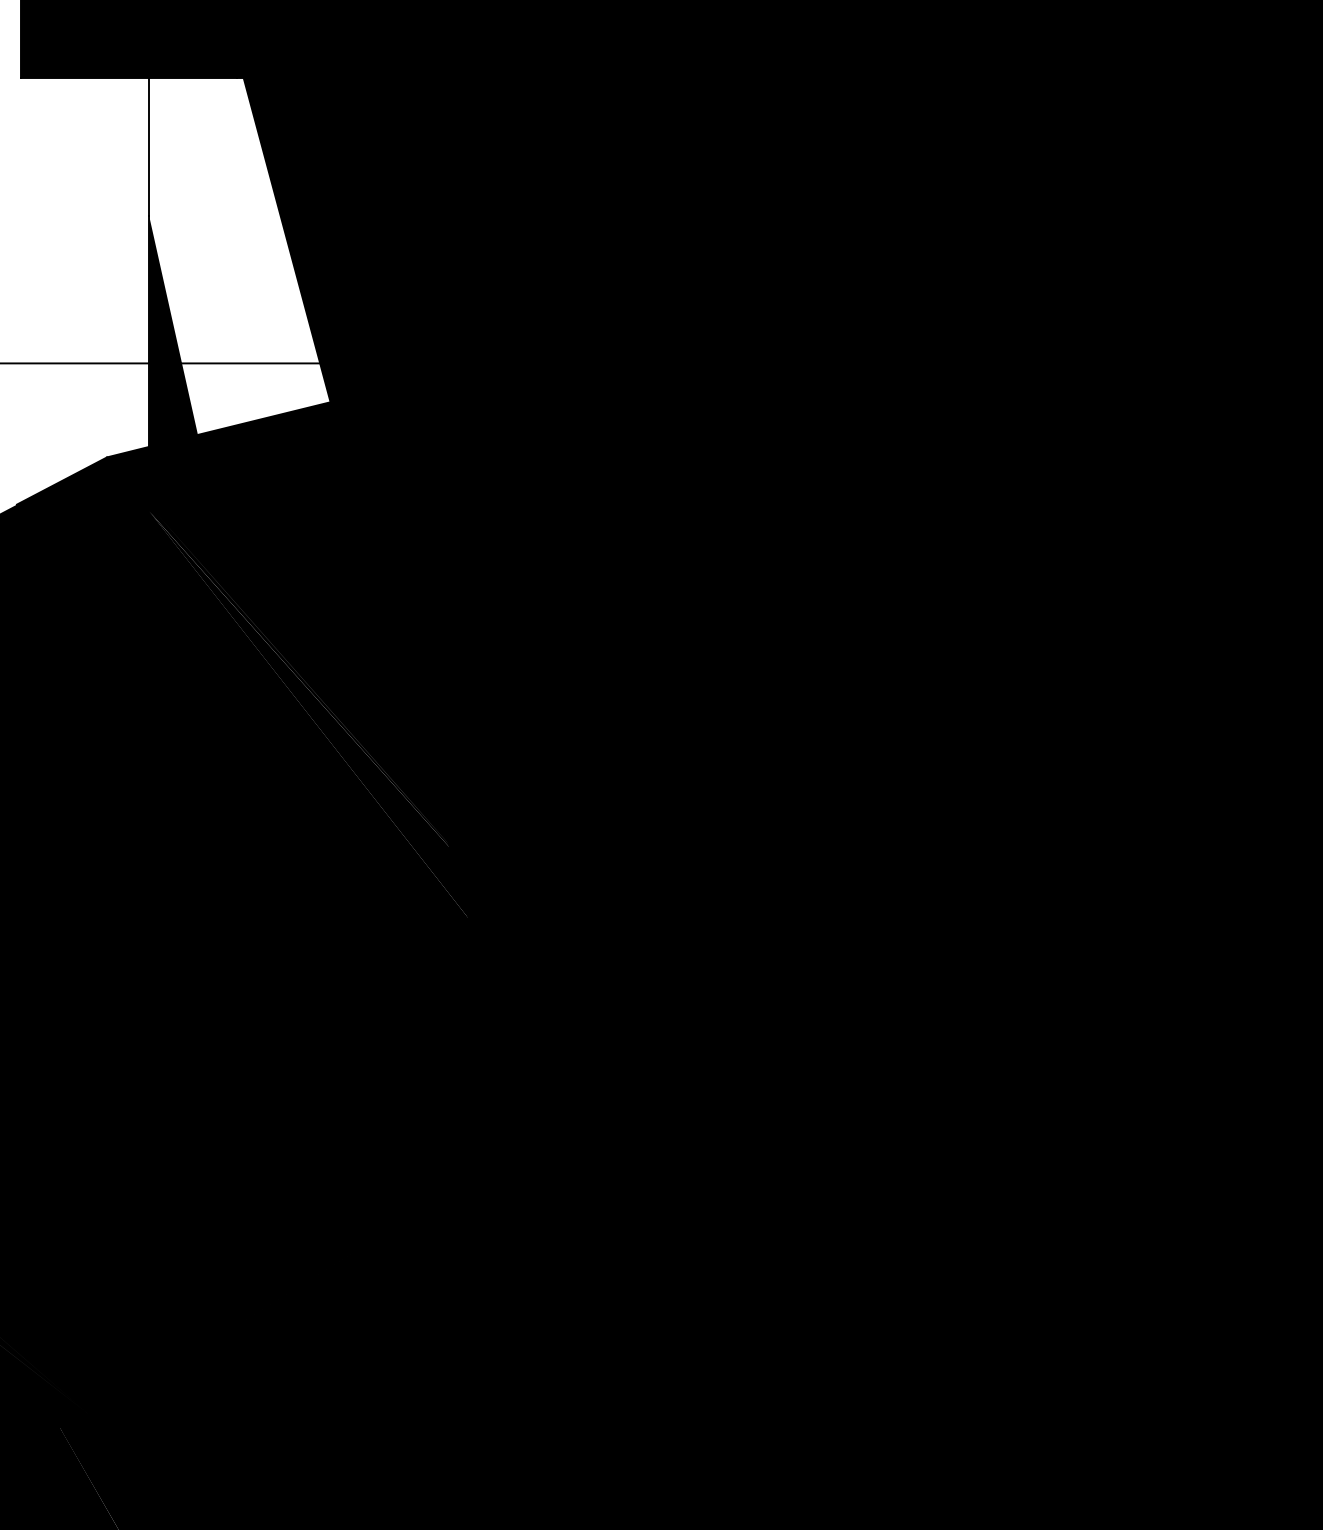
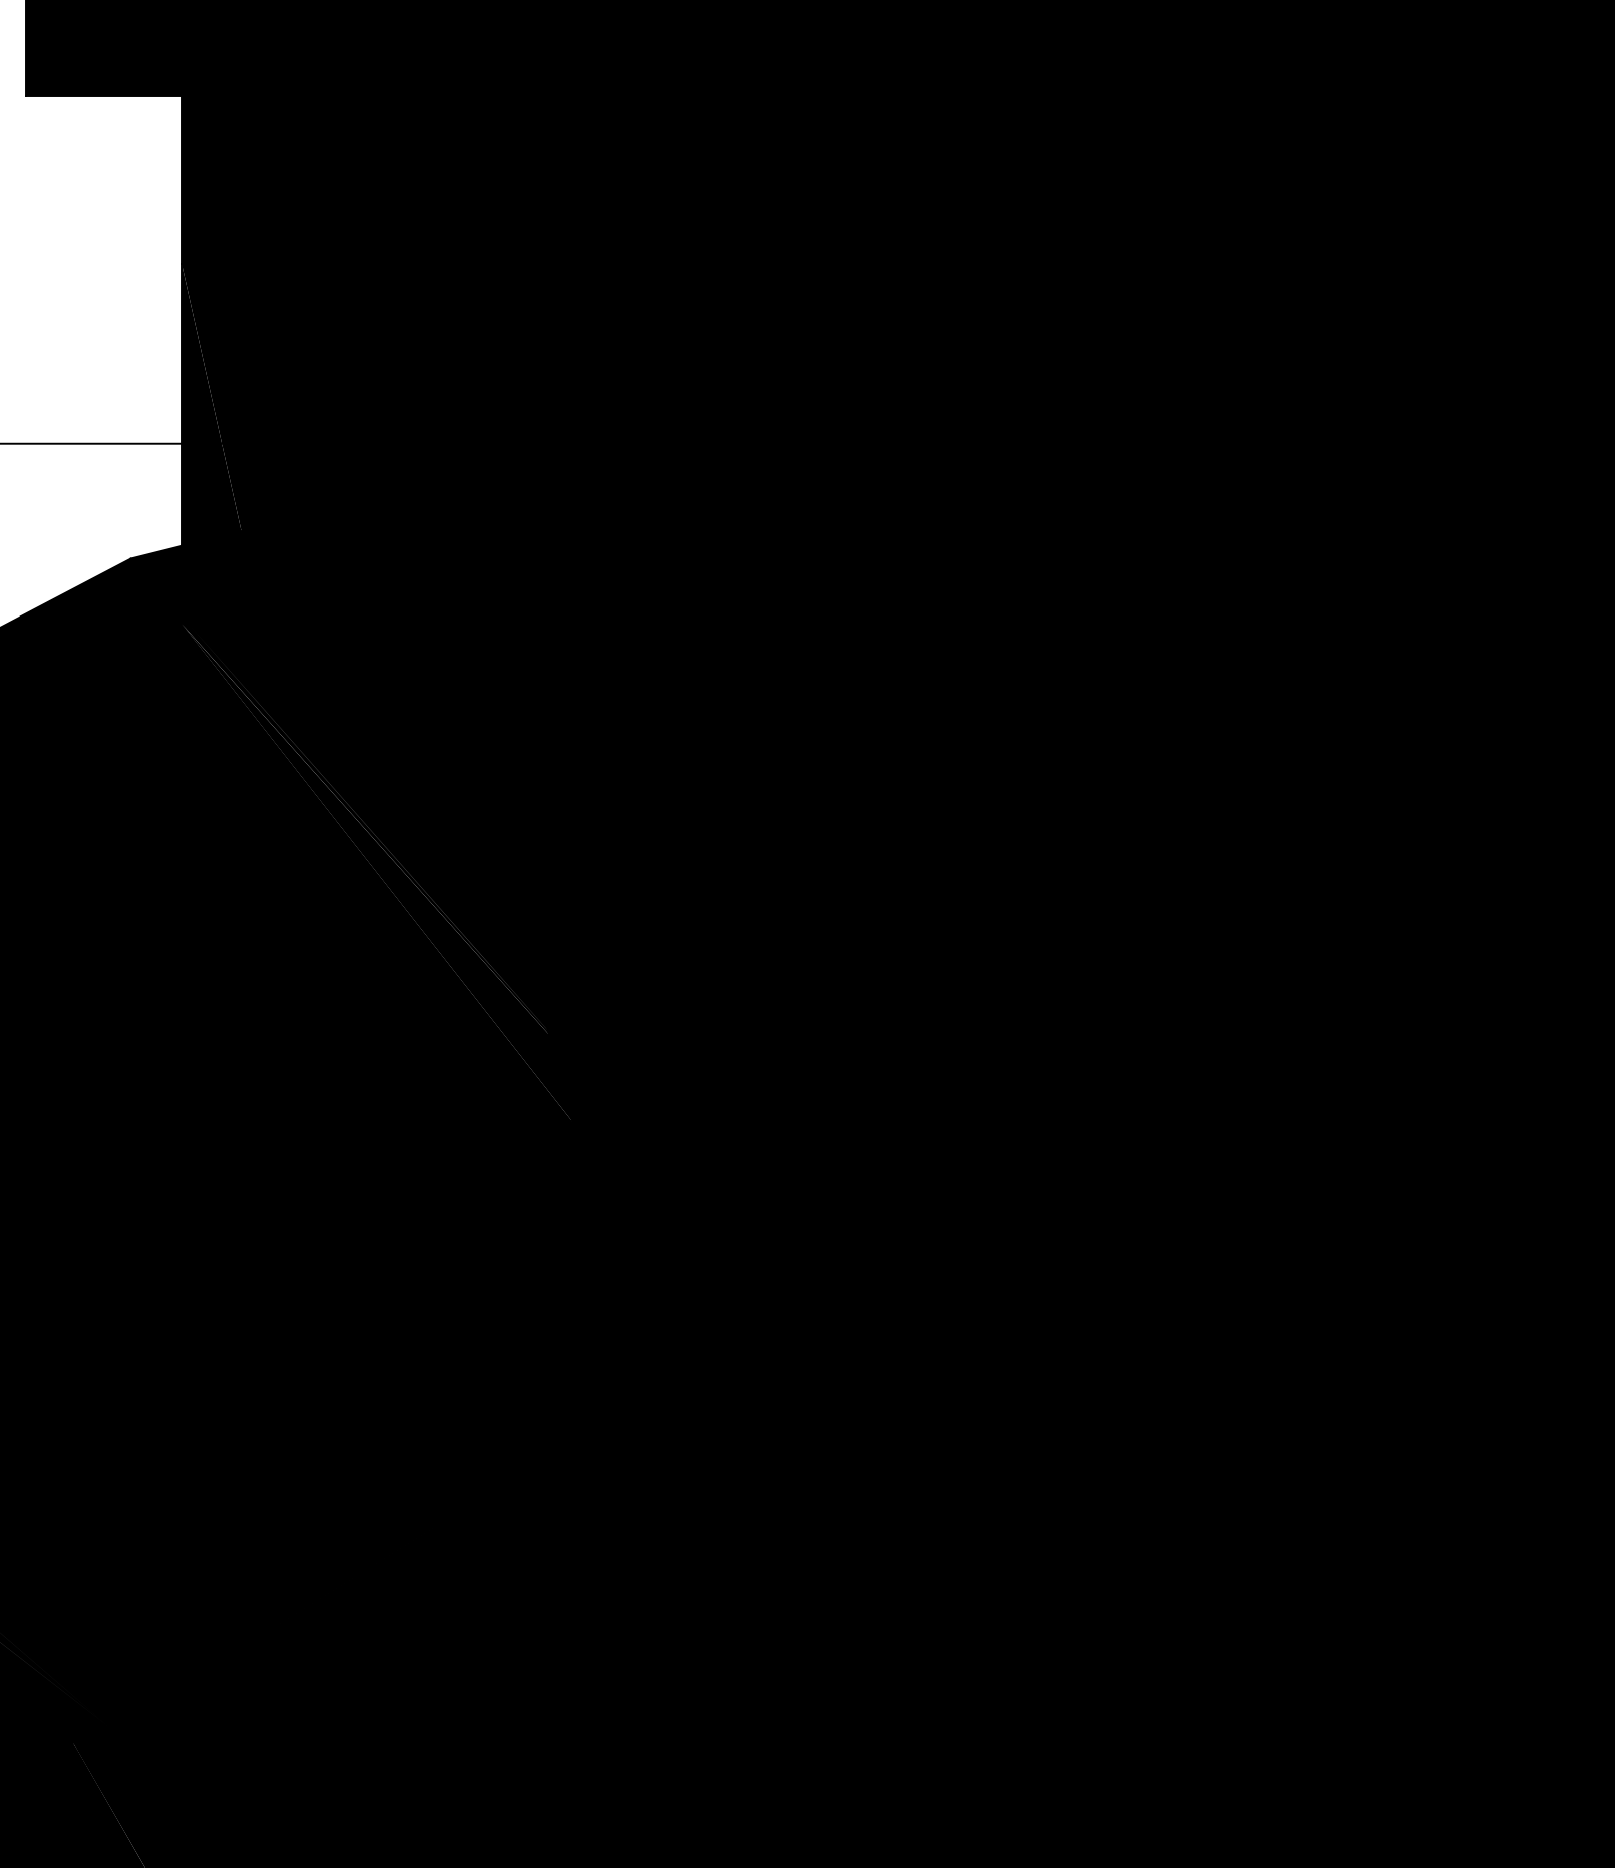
fill: (423, 256) -> (516, 313), added

